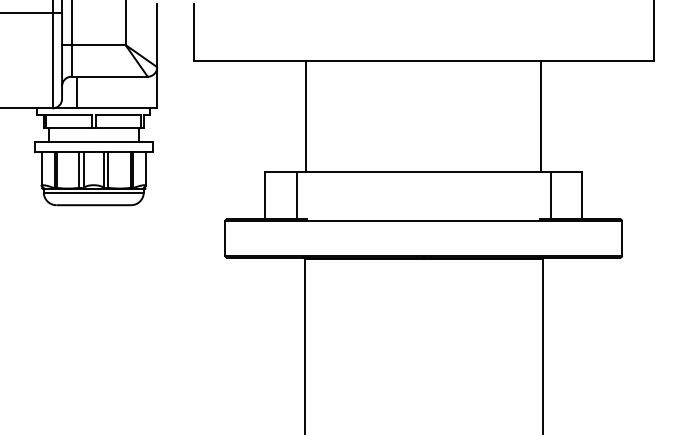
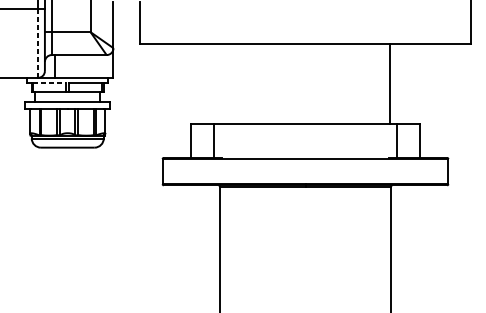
line: (52, 60) -> (38, 43), solid -> dashed
line: (68, 115) -> (49, 83), solid -> dashed
line: (306, 115) -> (221, 83), removed

